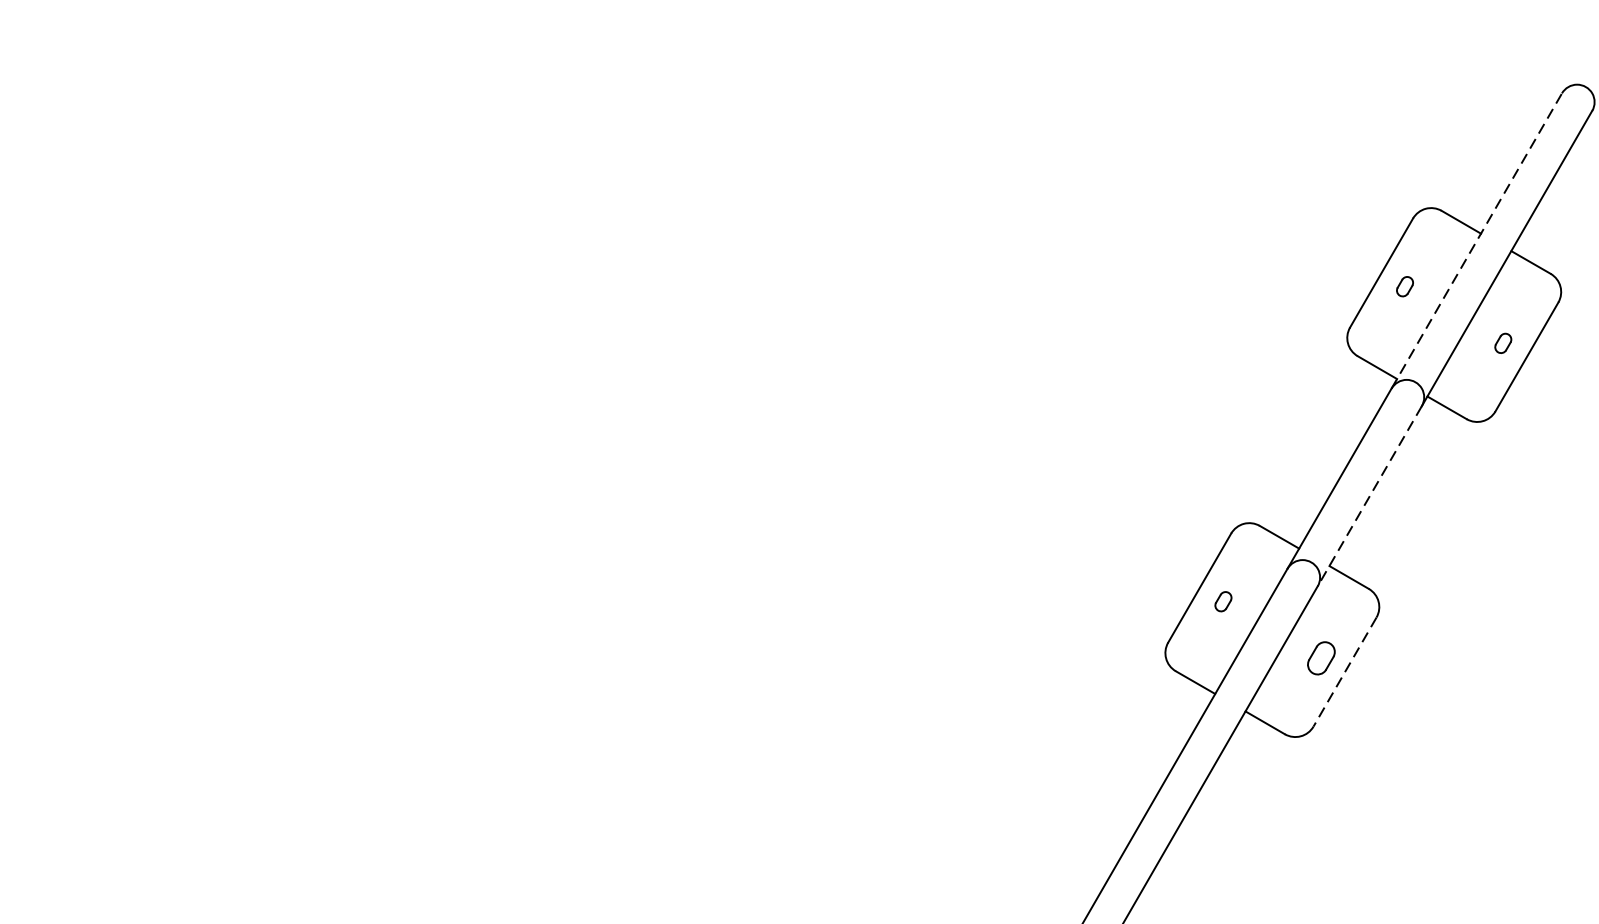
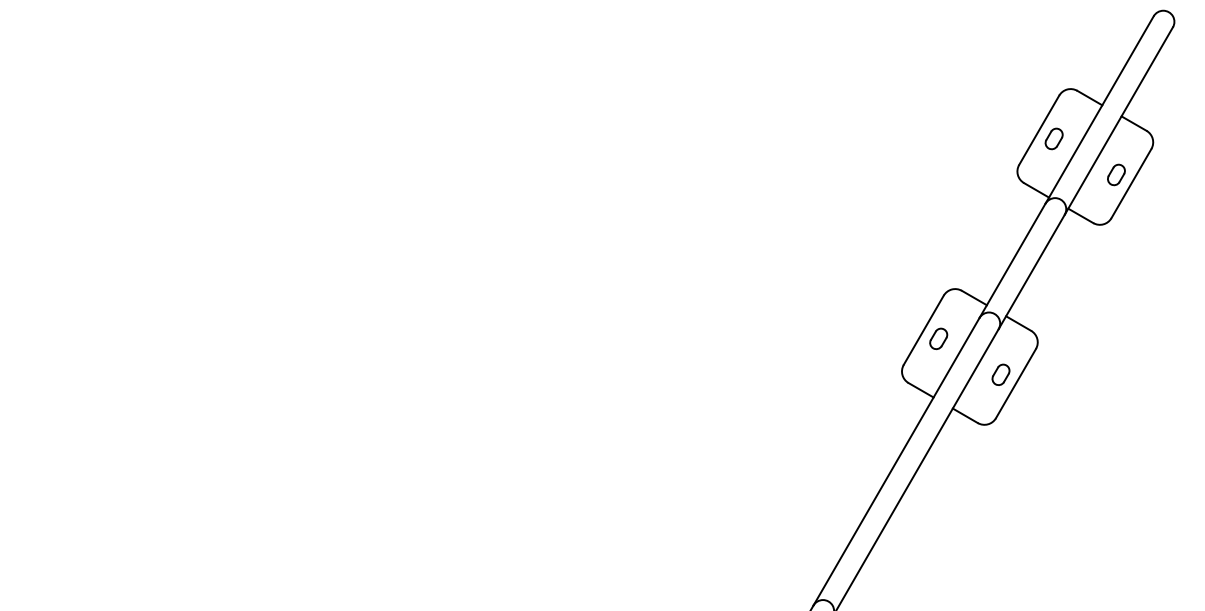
line: (1476, 240) -> (1099, 109), dashed -> solid
part: (1404, 285) -> (1053, 138), size x1.67
part: (1503, 342) -> (1116, 174), size x1.67
line: (1369, 497) -> (1031, 272), dashed -> solid
part: (1222, 601) -> (938, 338), size x1.67
line: (1345, 671) -> (1016, 383), dashed -> solid

